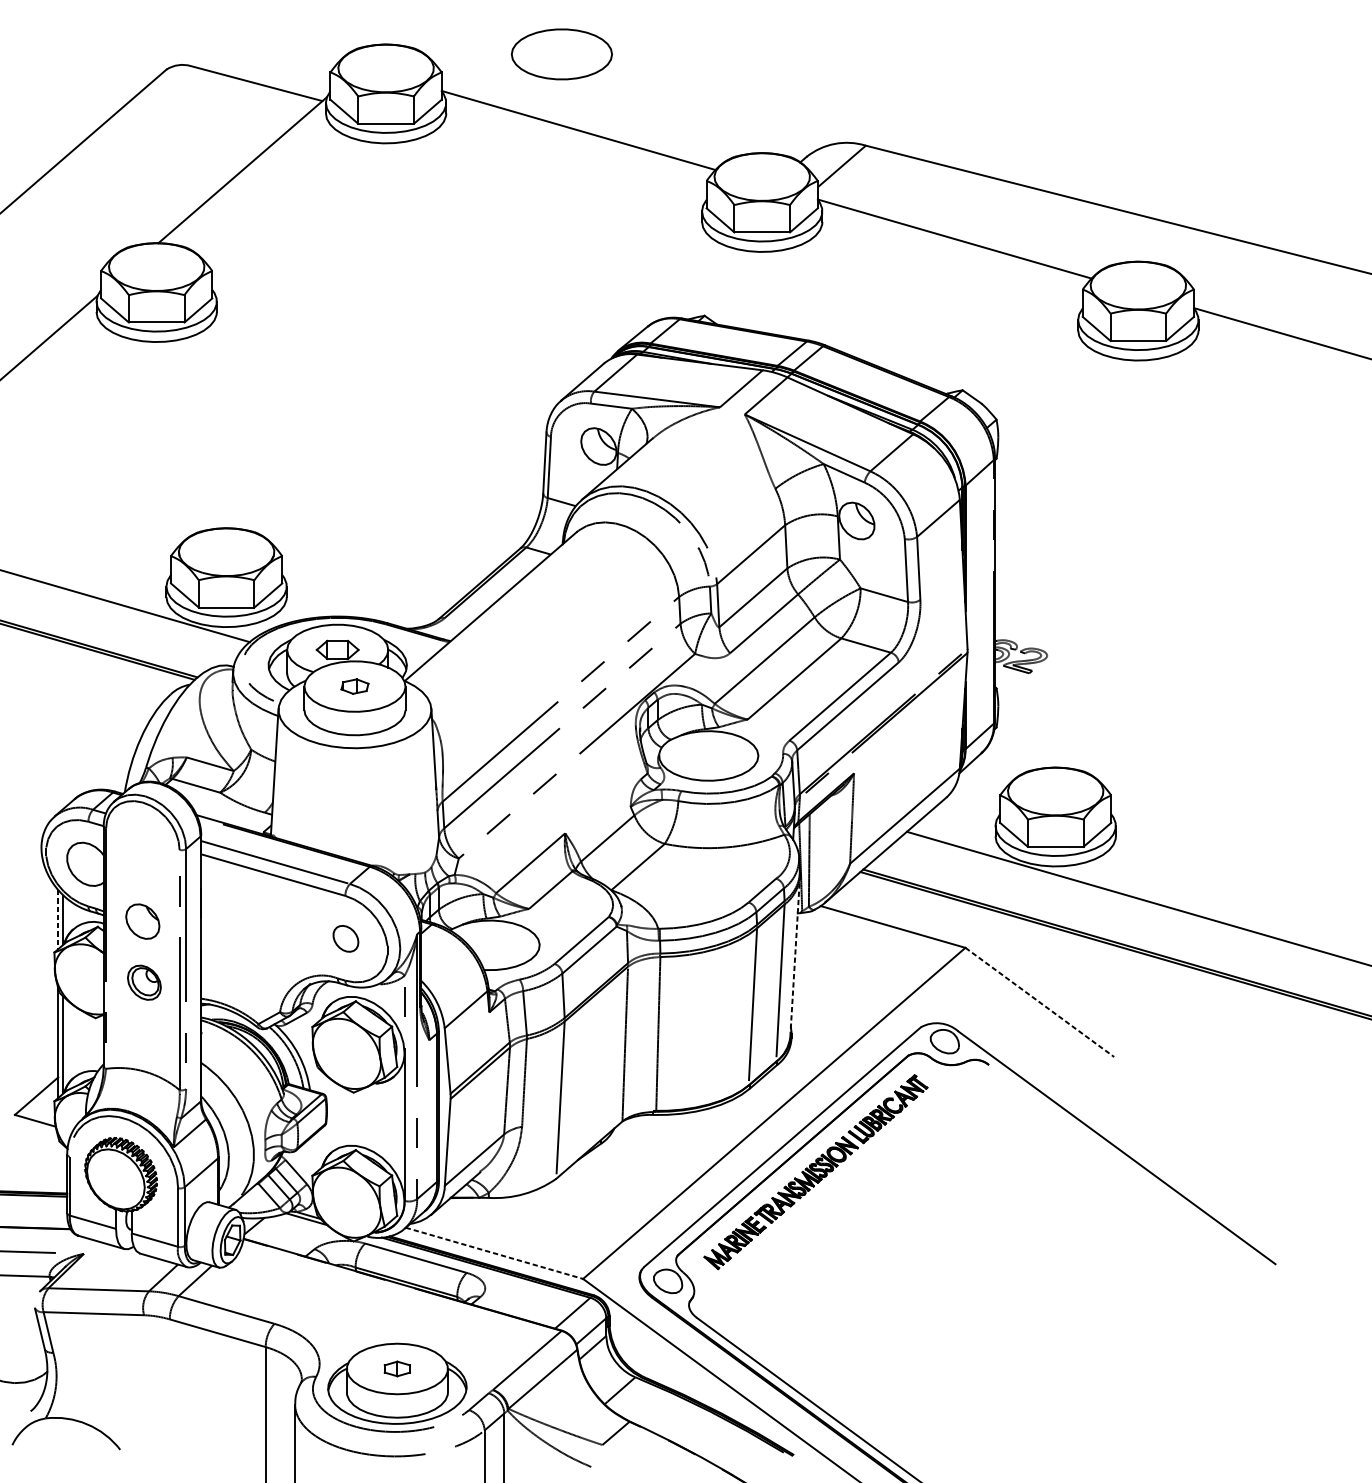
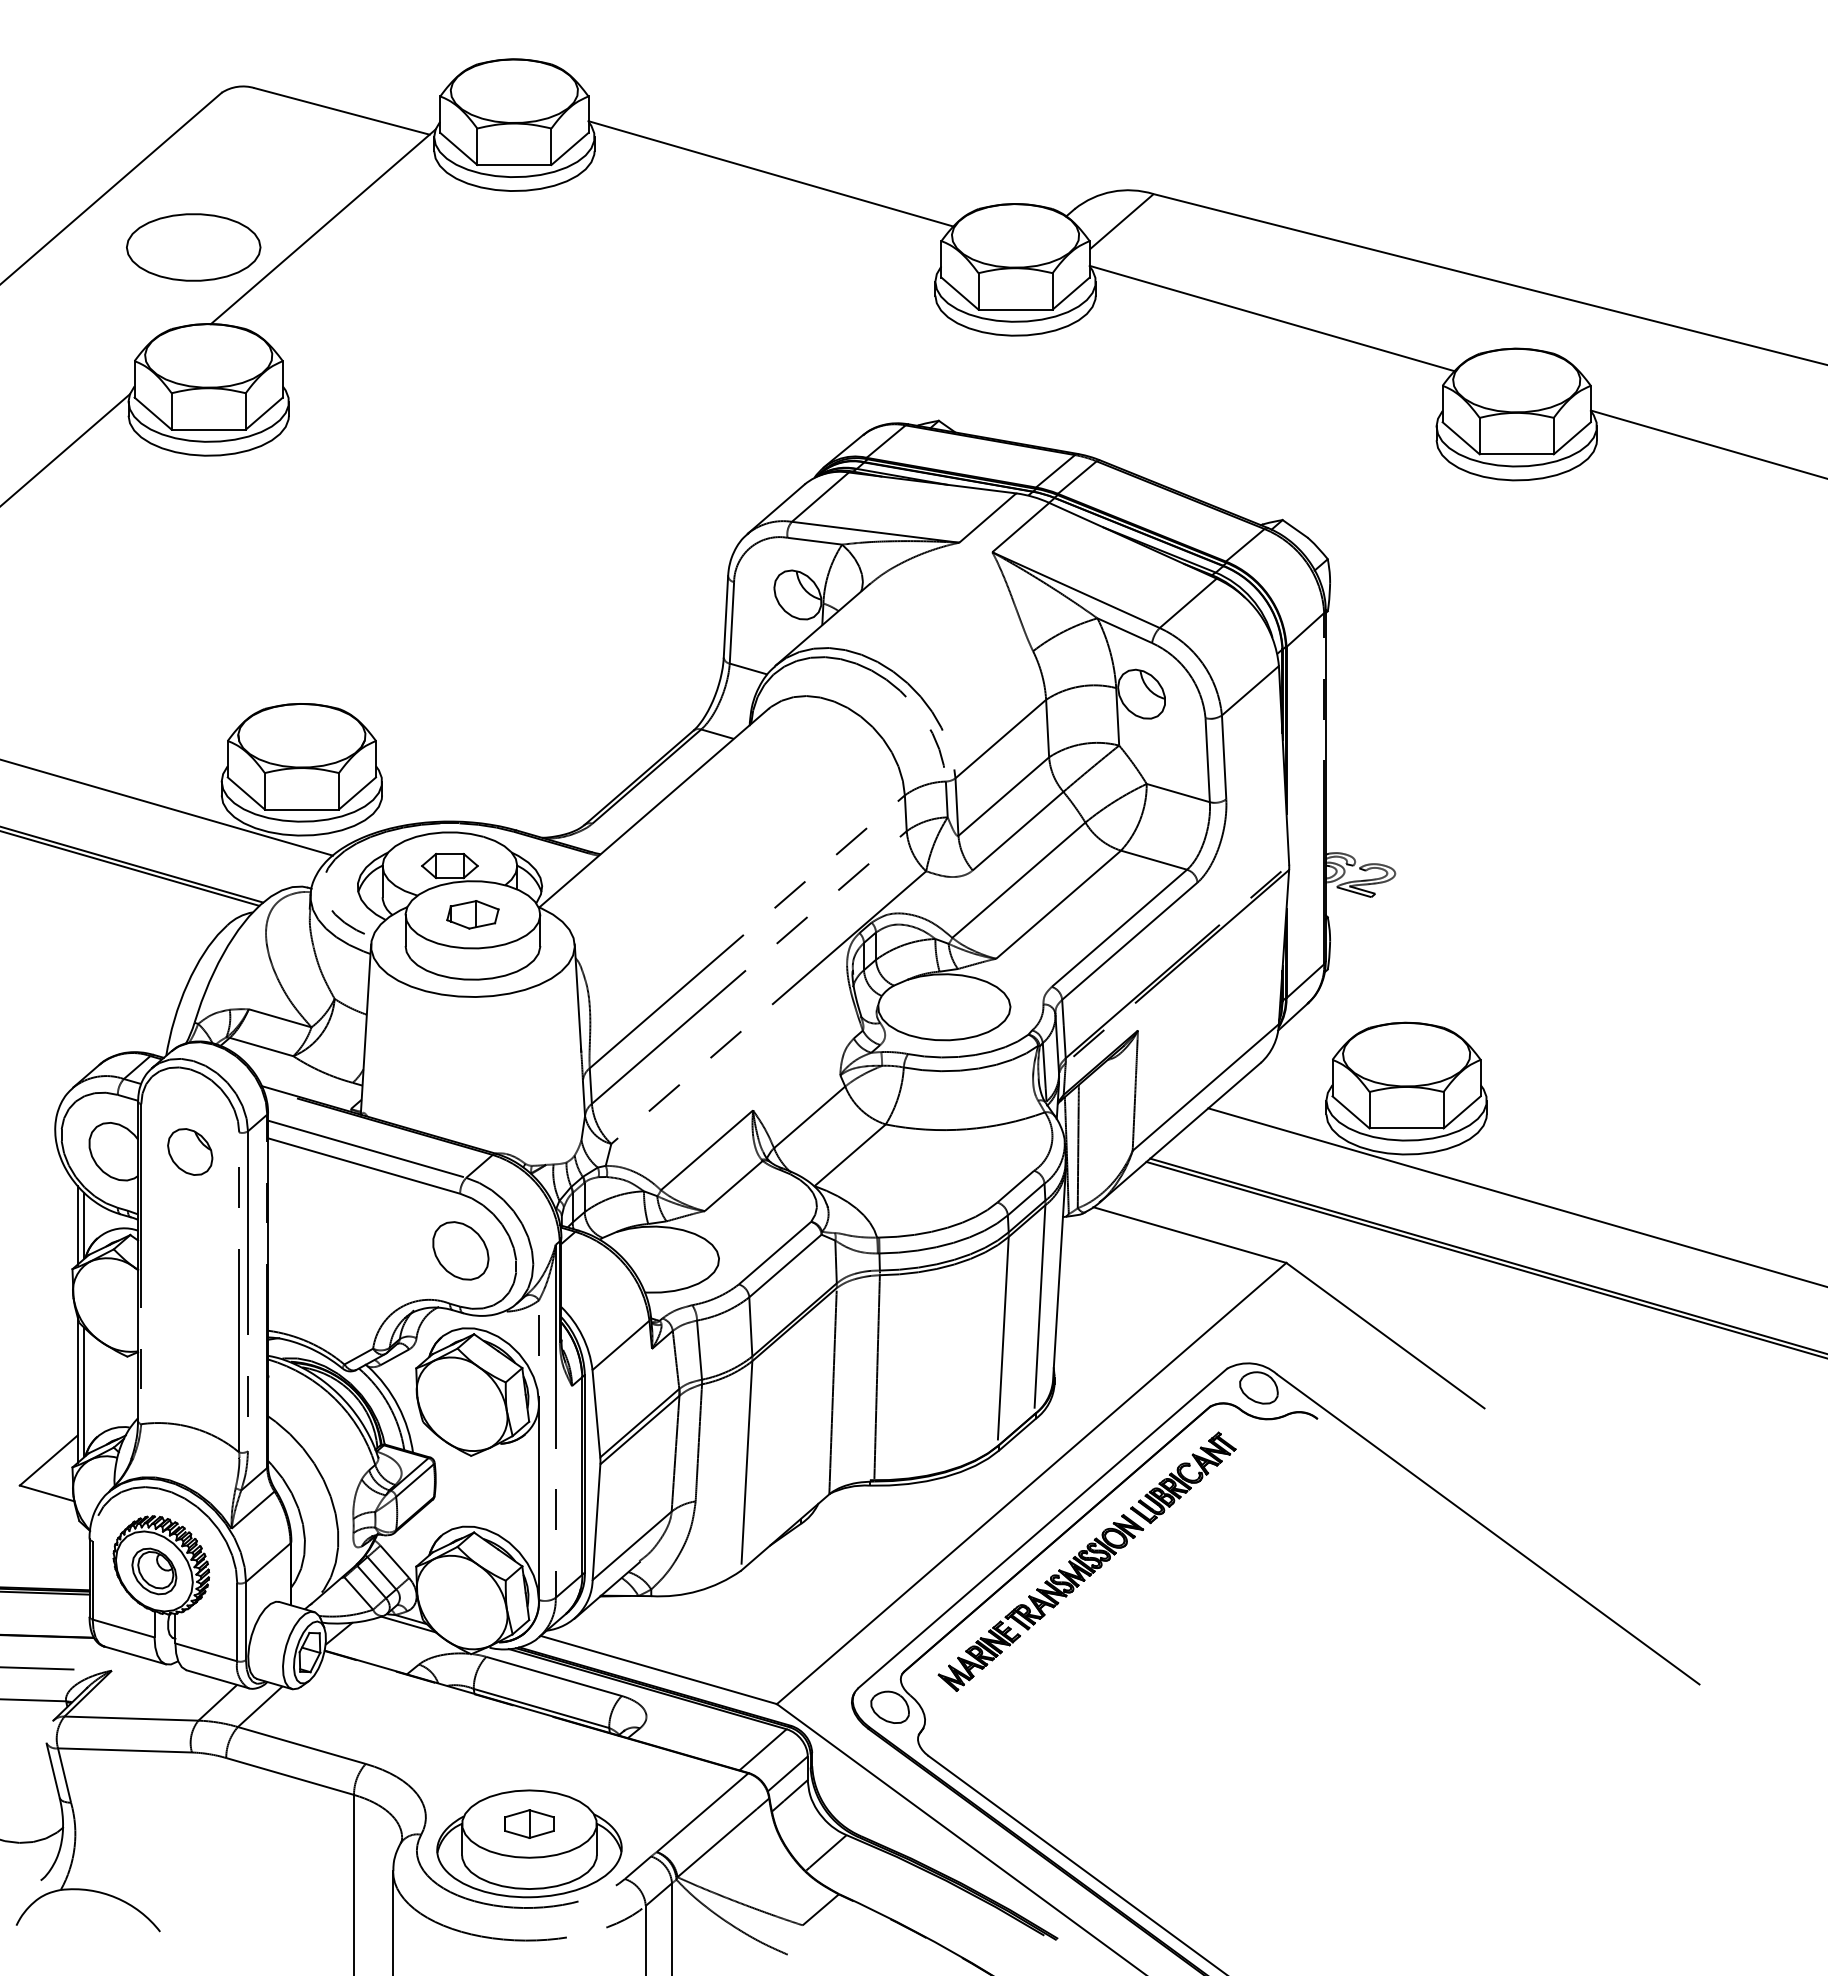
part: (561, 54) -> (193, 247), moved
part: (354, 686) -> (472, 914), size x1.43
line: (58, 919) -> (77, 1225), dashed -> solid
part: (143, 921) -> (190, 1151), moved
part: (345, 938) -> (460, 1250), size x1.67
line: (795, 956) -> (1059, 1274), dashed -> solid
part: (144, 982) -> (154, 1571), moved
line: (1039, 1002) -> (1385, 1335), dashed -> solid
line: (494, 1253) -> (658, 1670), dashed -> solid
part: (397, 1368) -> (529, 1823), size x1.43

